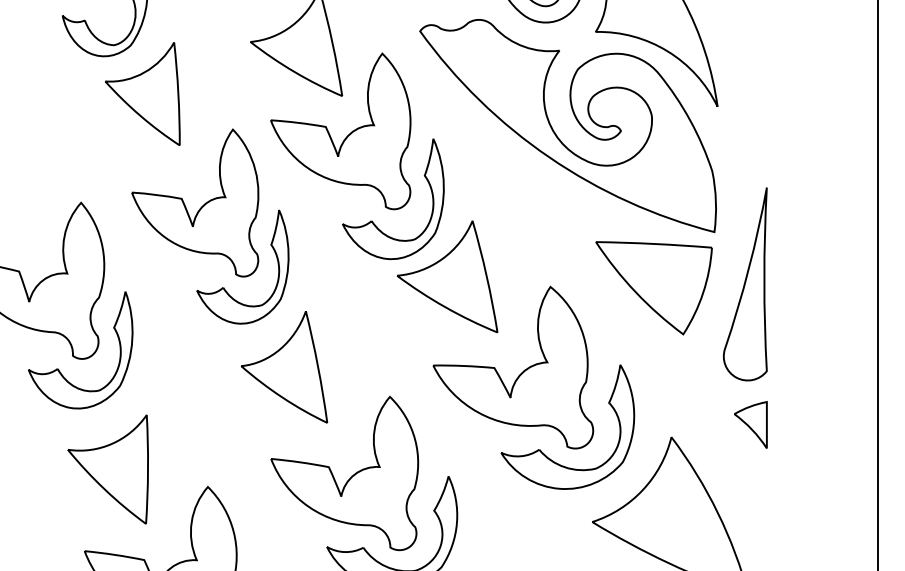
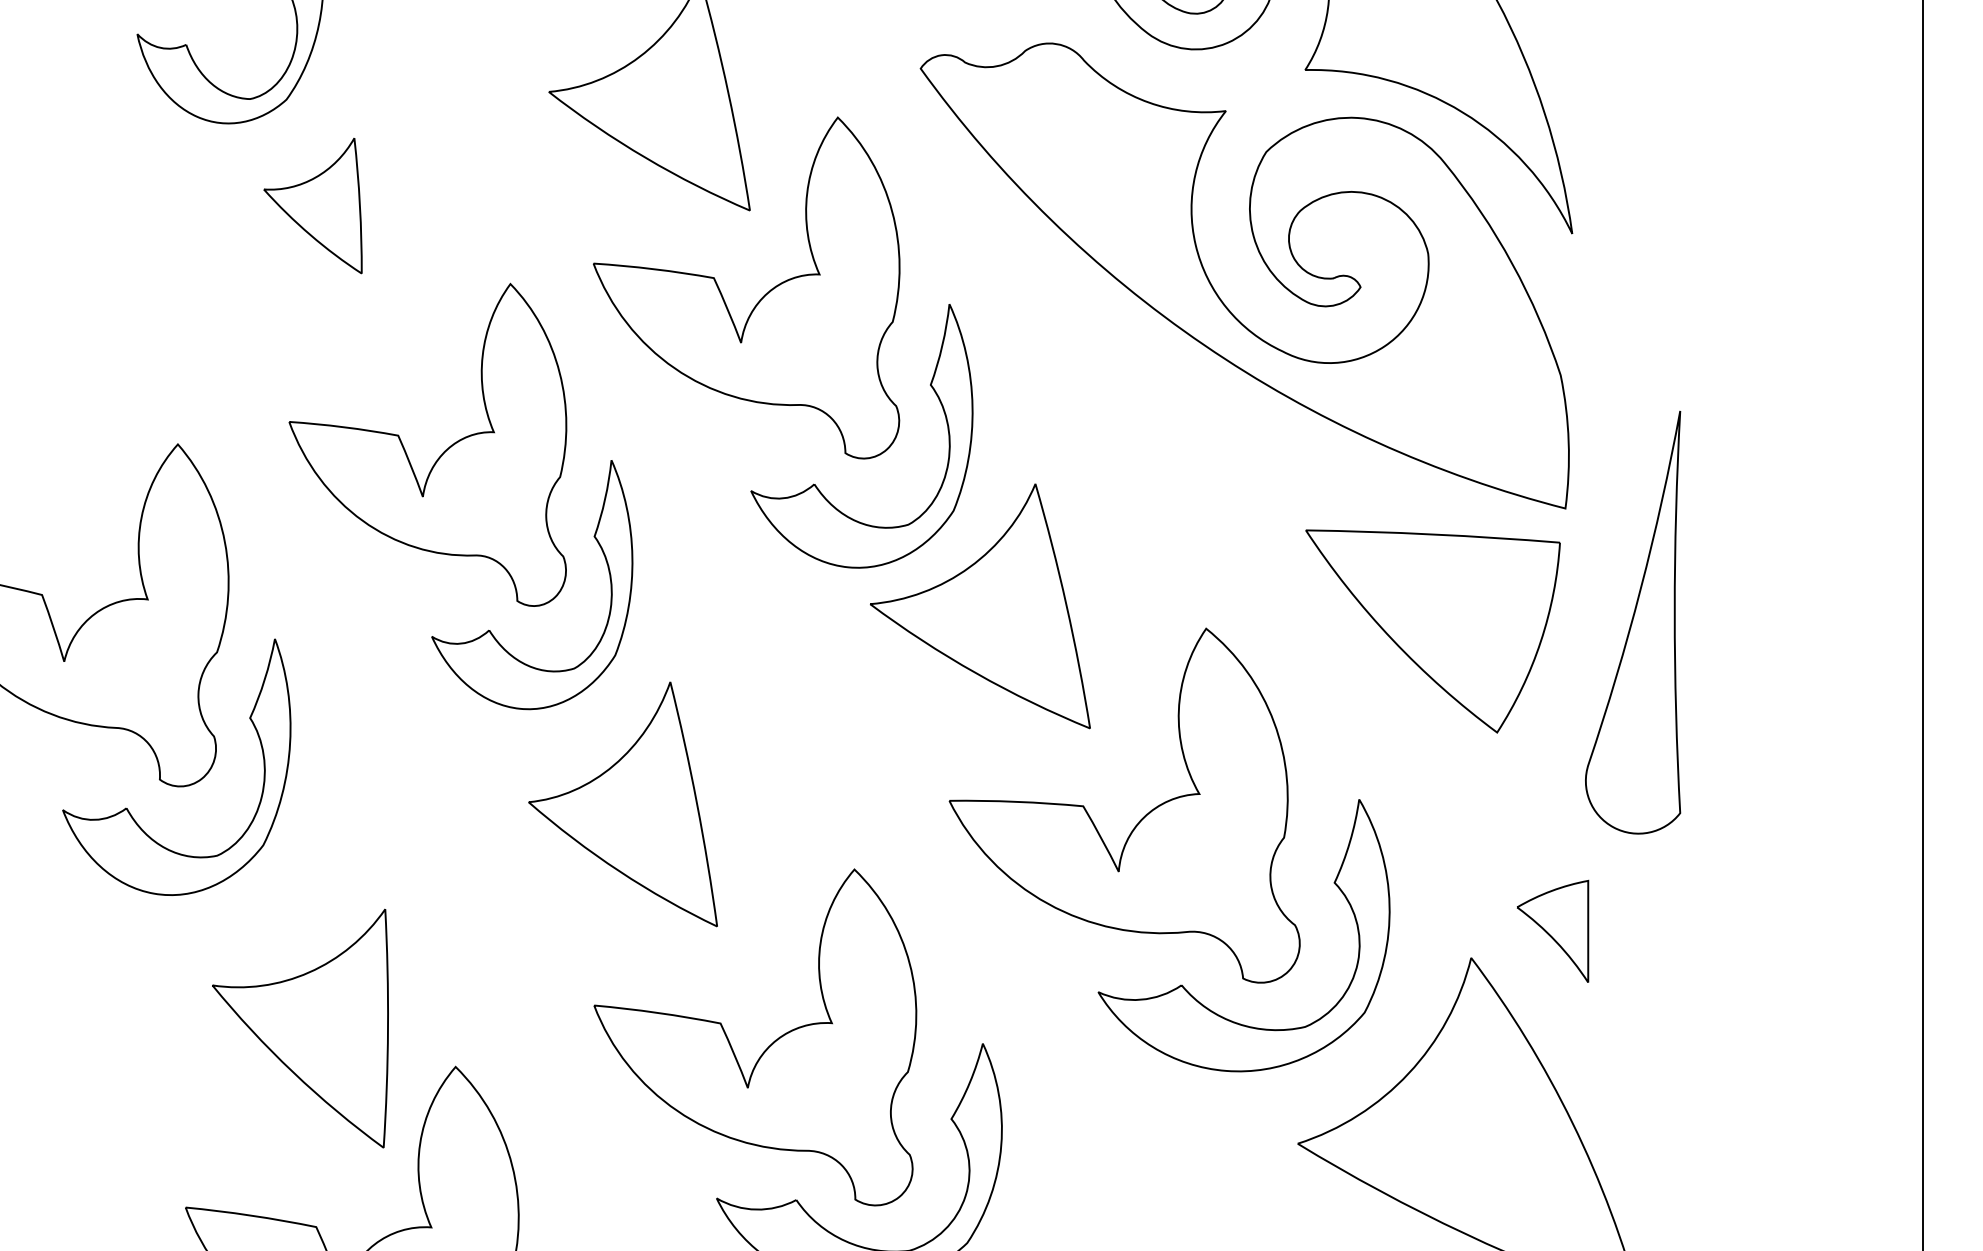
part: (142, 93) -> (312, 204), size x0.6
part: (750, 424) -> (1552, 930), moved
part: (107, 469) -> (299, 1028), moved

